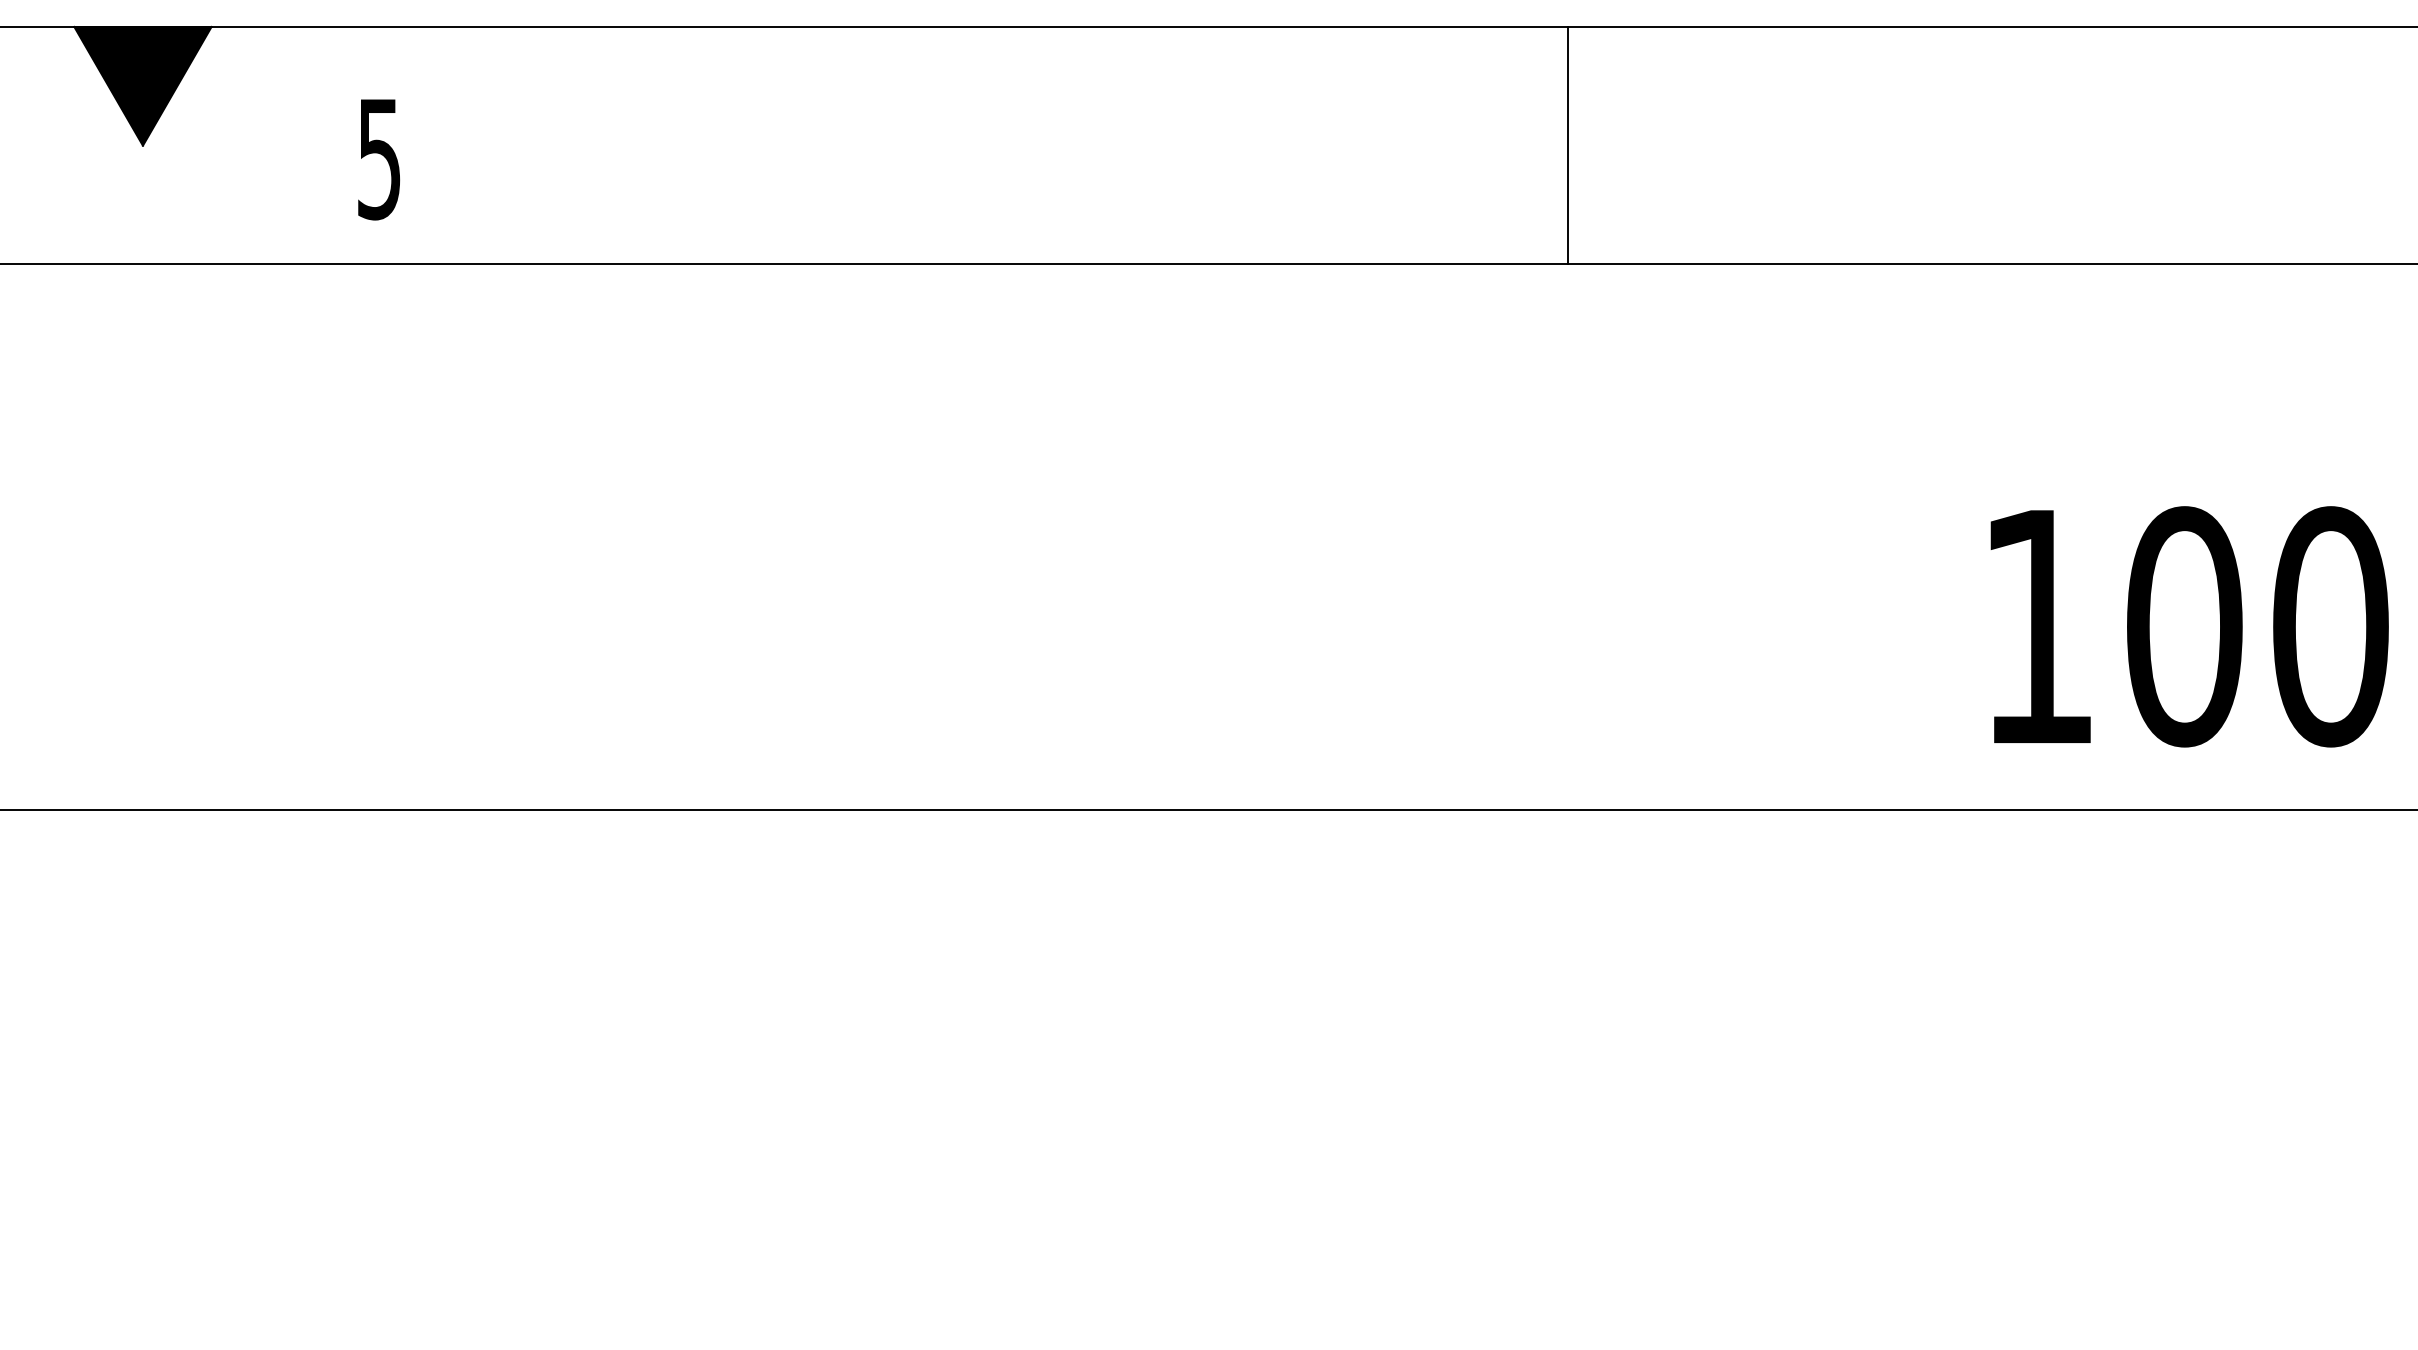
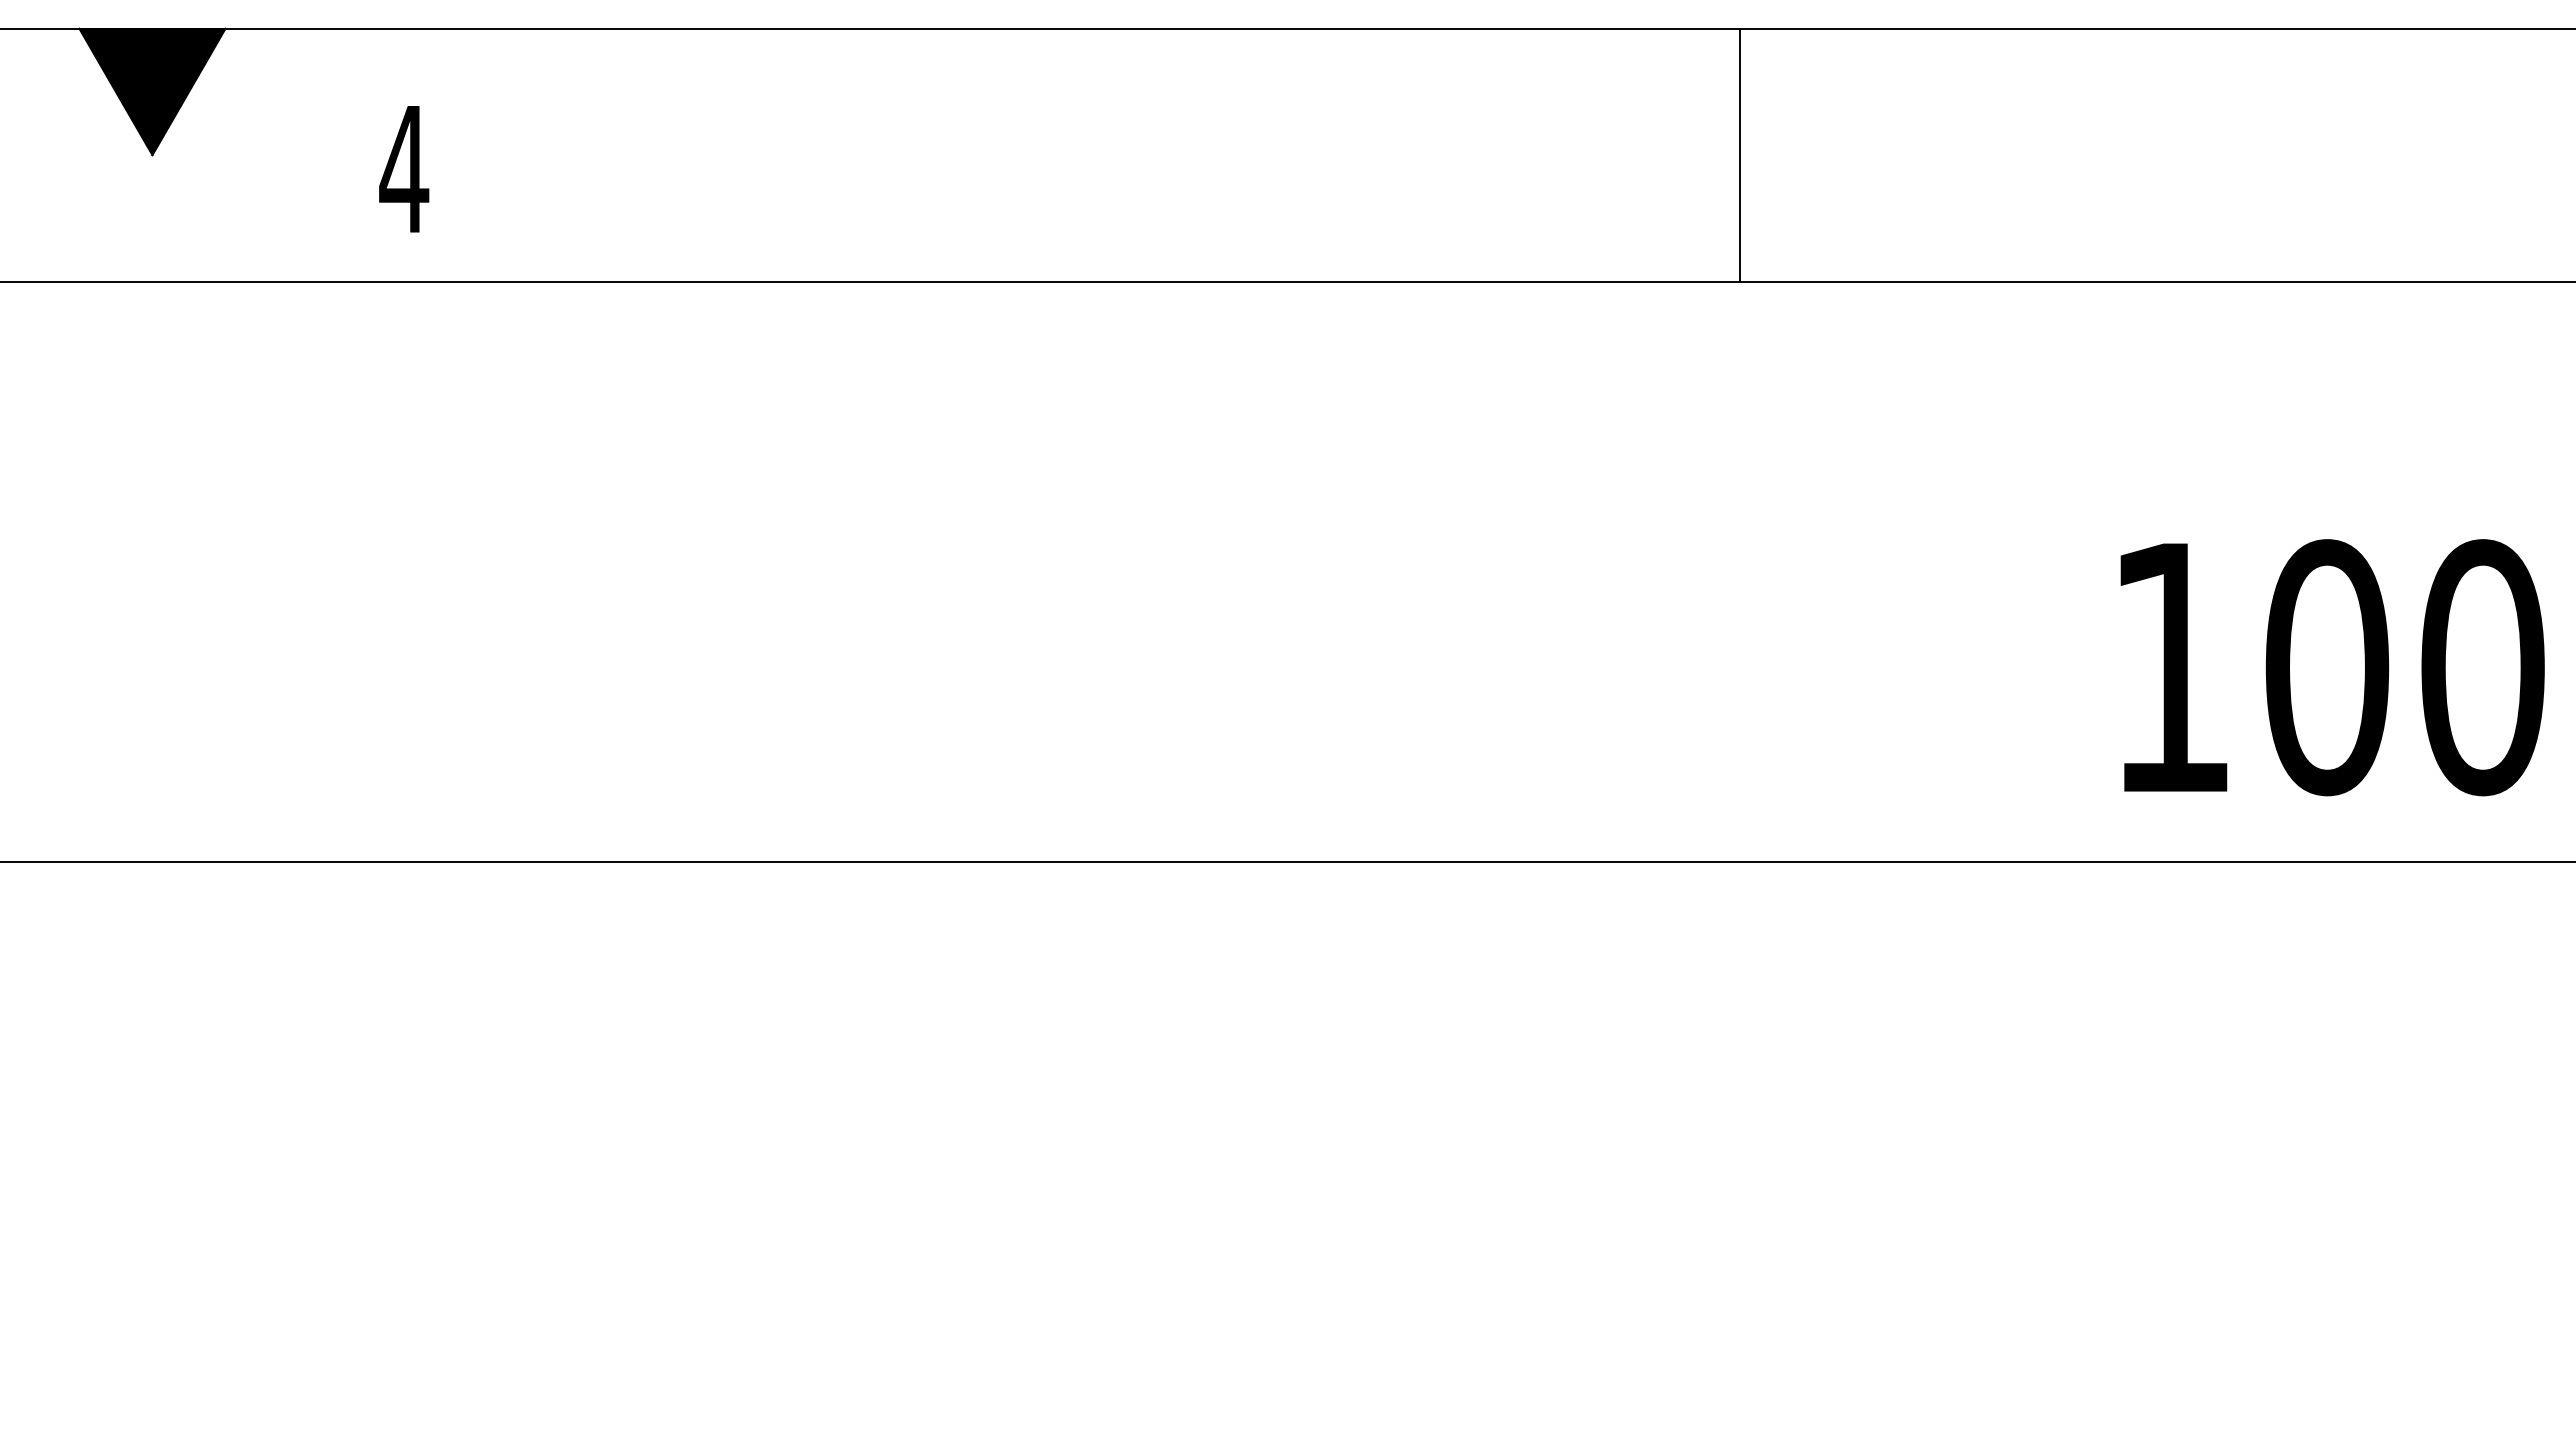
line: (1568, 145) -> (1740, 154), moved
text: (379, 160) -> (404, 170), 5 -> 4

